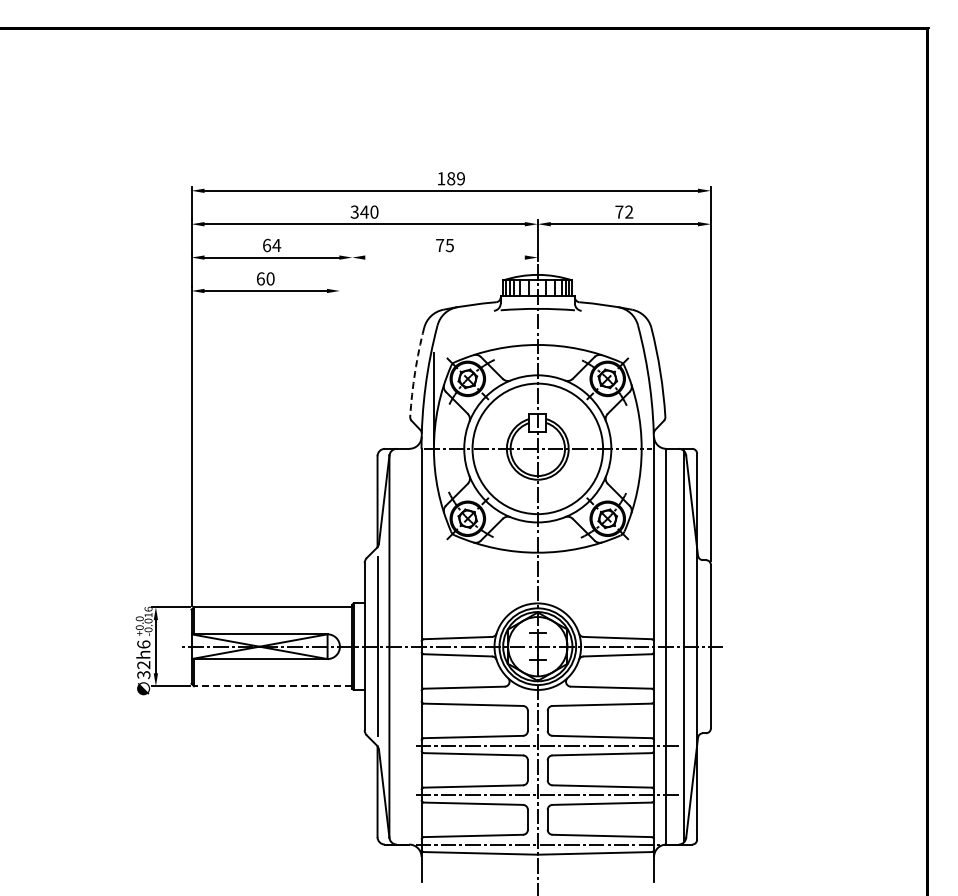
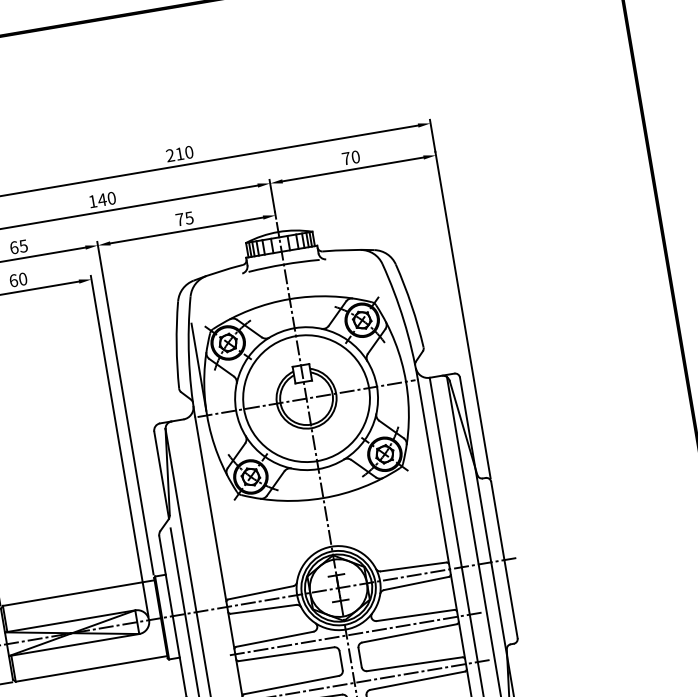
text: (451, 178) -> (180, 153), 189 -> 210
text: (354, 211) -> (92, 200), 340 -> 140
text: (629, 211) -> (355, 156), 72 -> 70
text: (276, 245) -> (23, 246), 64 -> 65
line: (444, 257) -> (186, 230), added
arc: (415, 372) -> (177, 345), dashed -> solid
line: (352, 426) -> (125, 407), added
line: (339, 464) -> (119, 445), added
line: (272, 686) -> (90, 669), dashed -> solid
line: (546, 696) -> (355, 634), added

